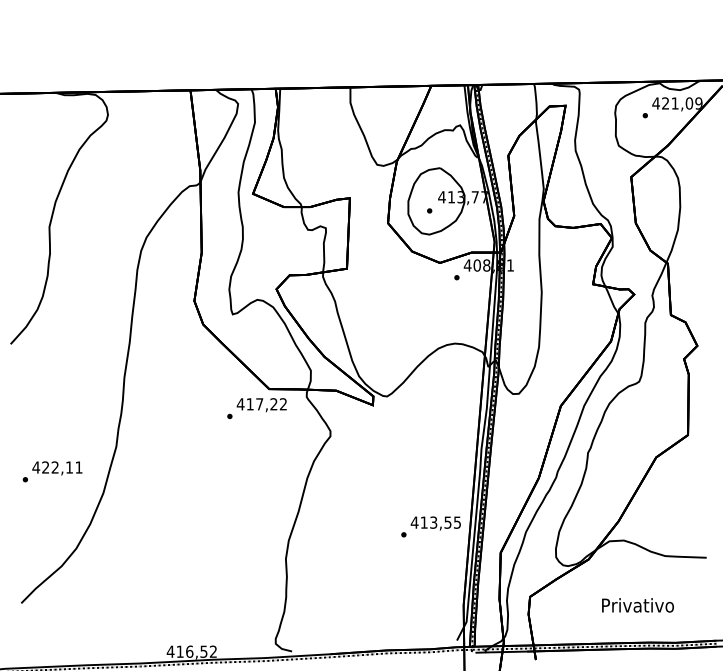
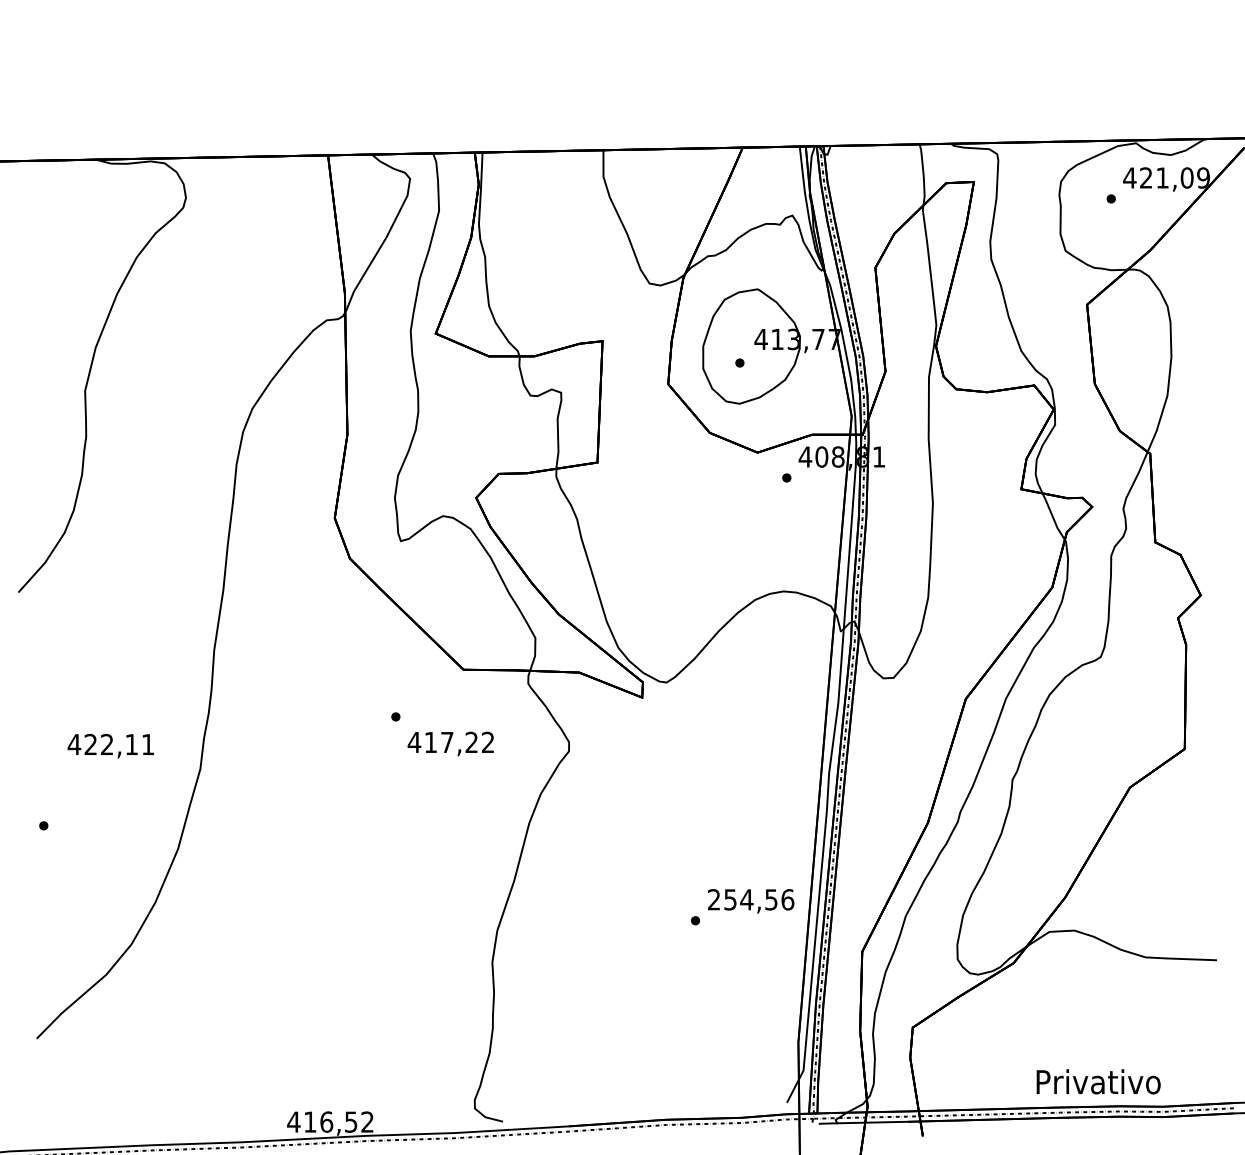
text: (261, 405) -> (450, 744), moved
text: (57, 468) -> (111, 746), moved
text: (435, 522) -> (749, 899), 413,55 -> 254,56
text: (637, 605) -> (1097, 1082), moved

